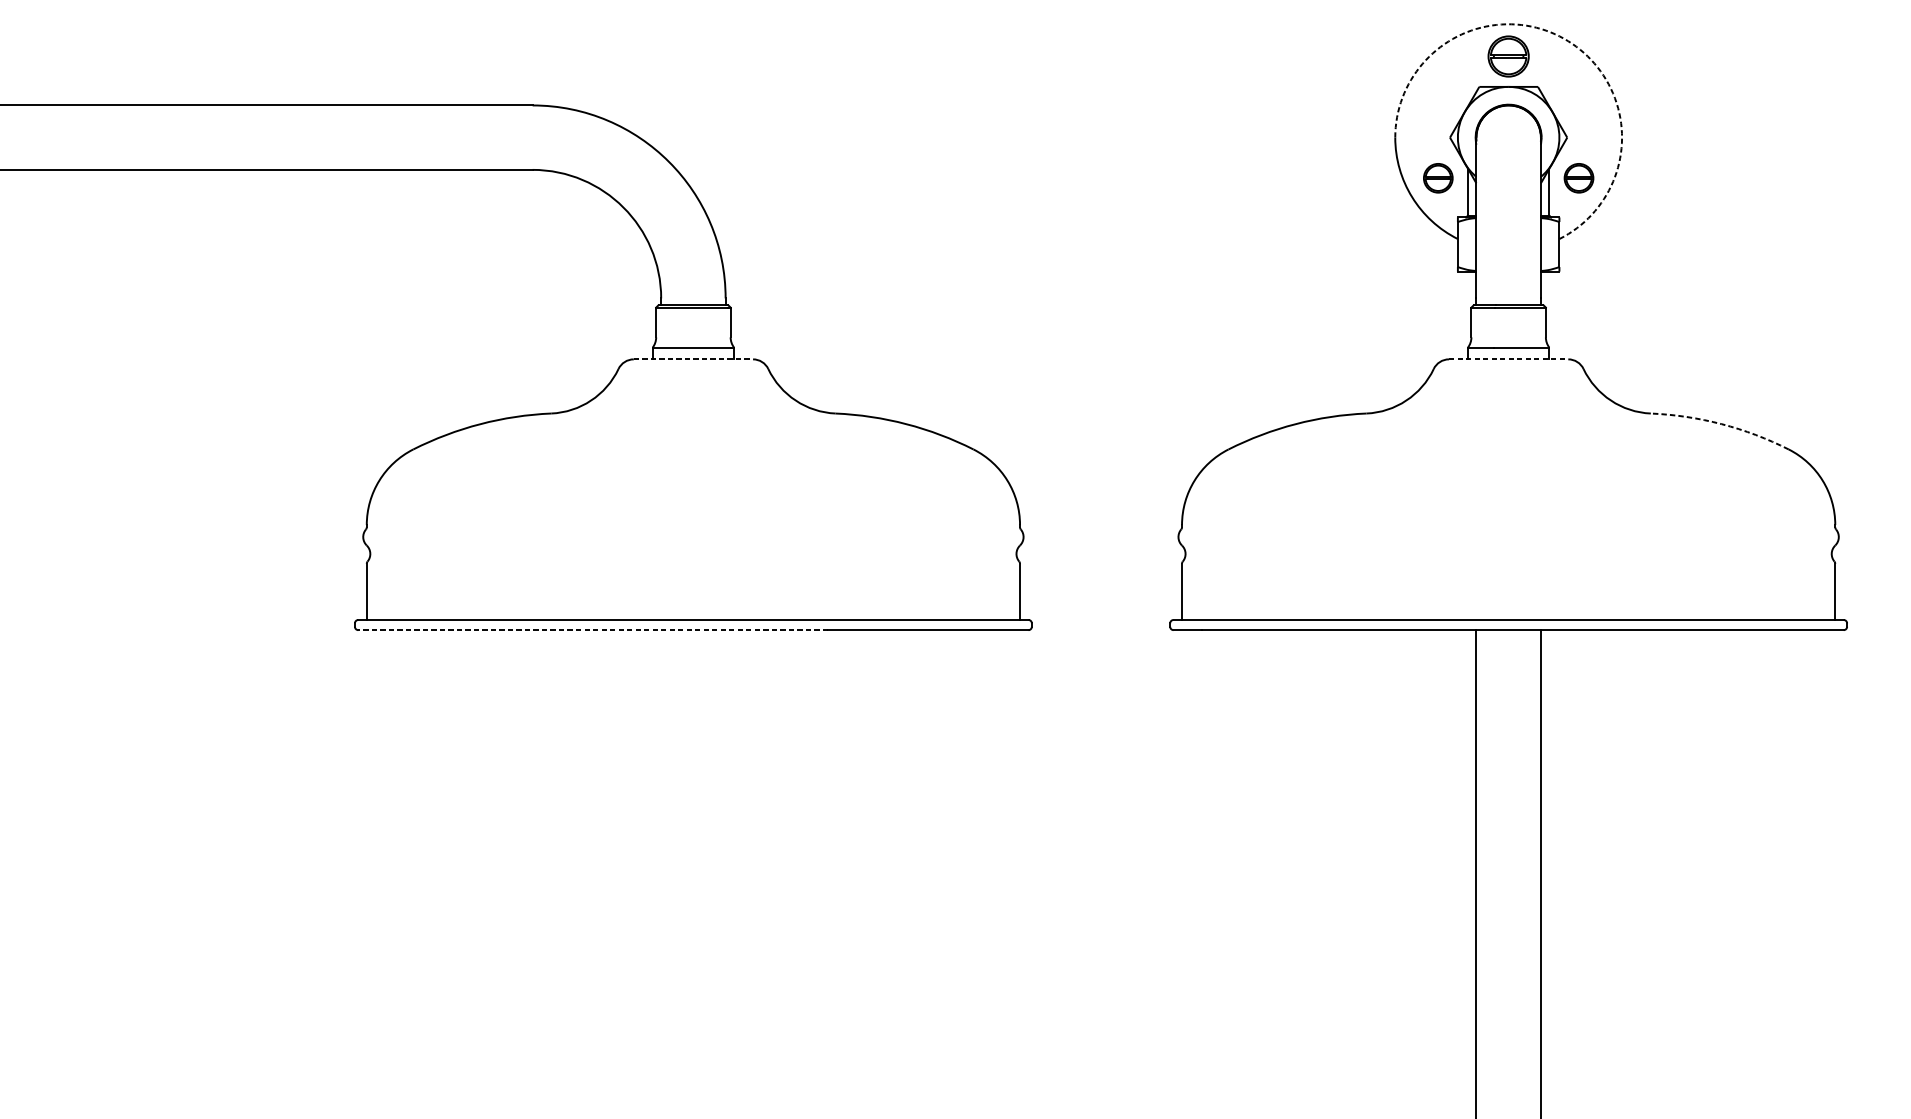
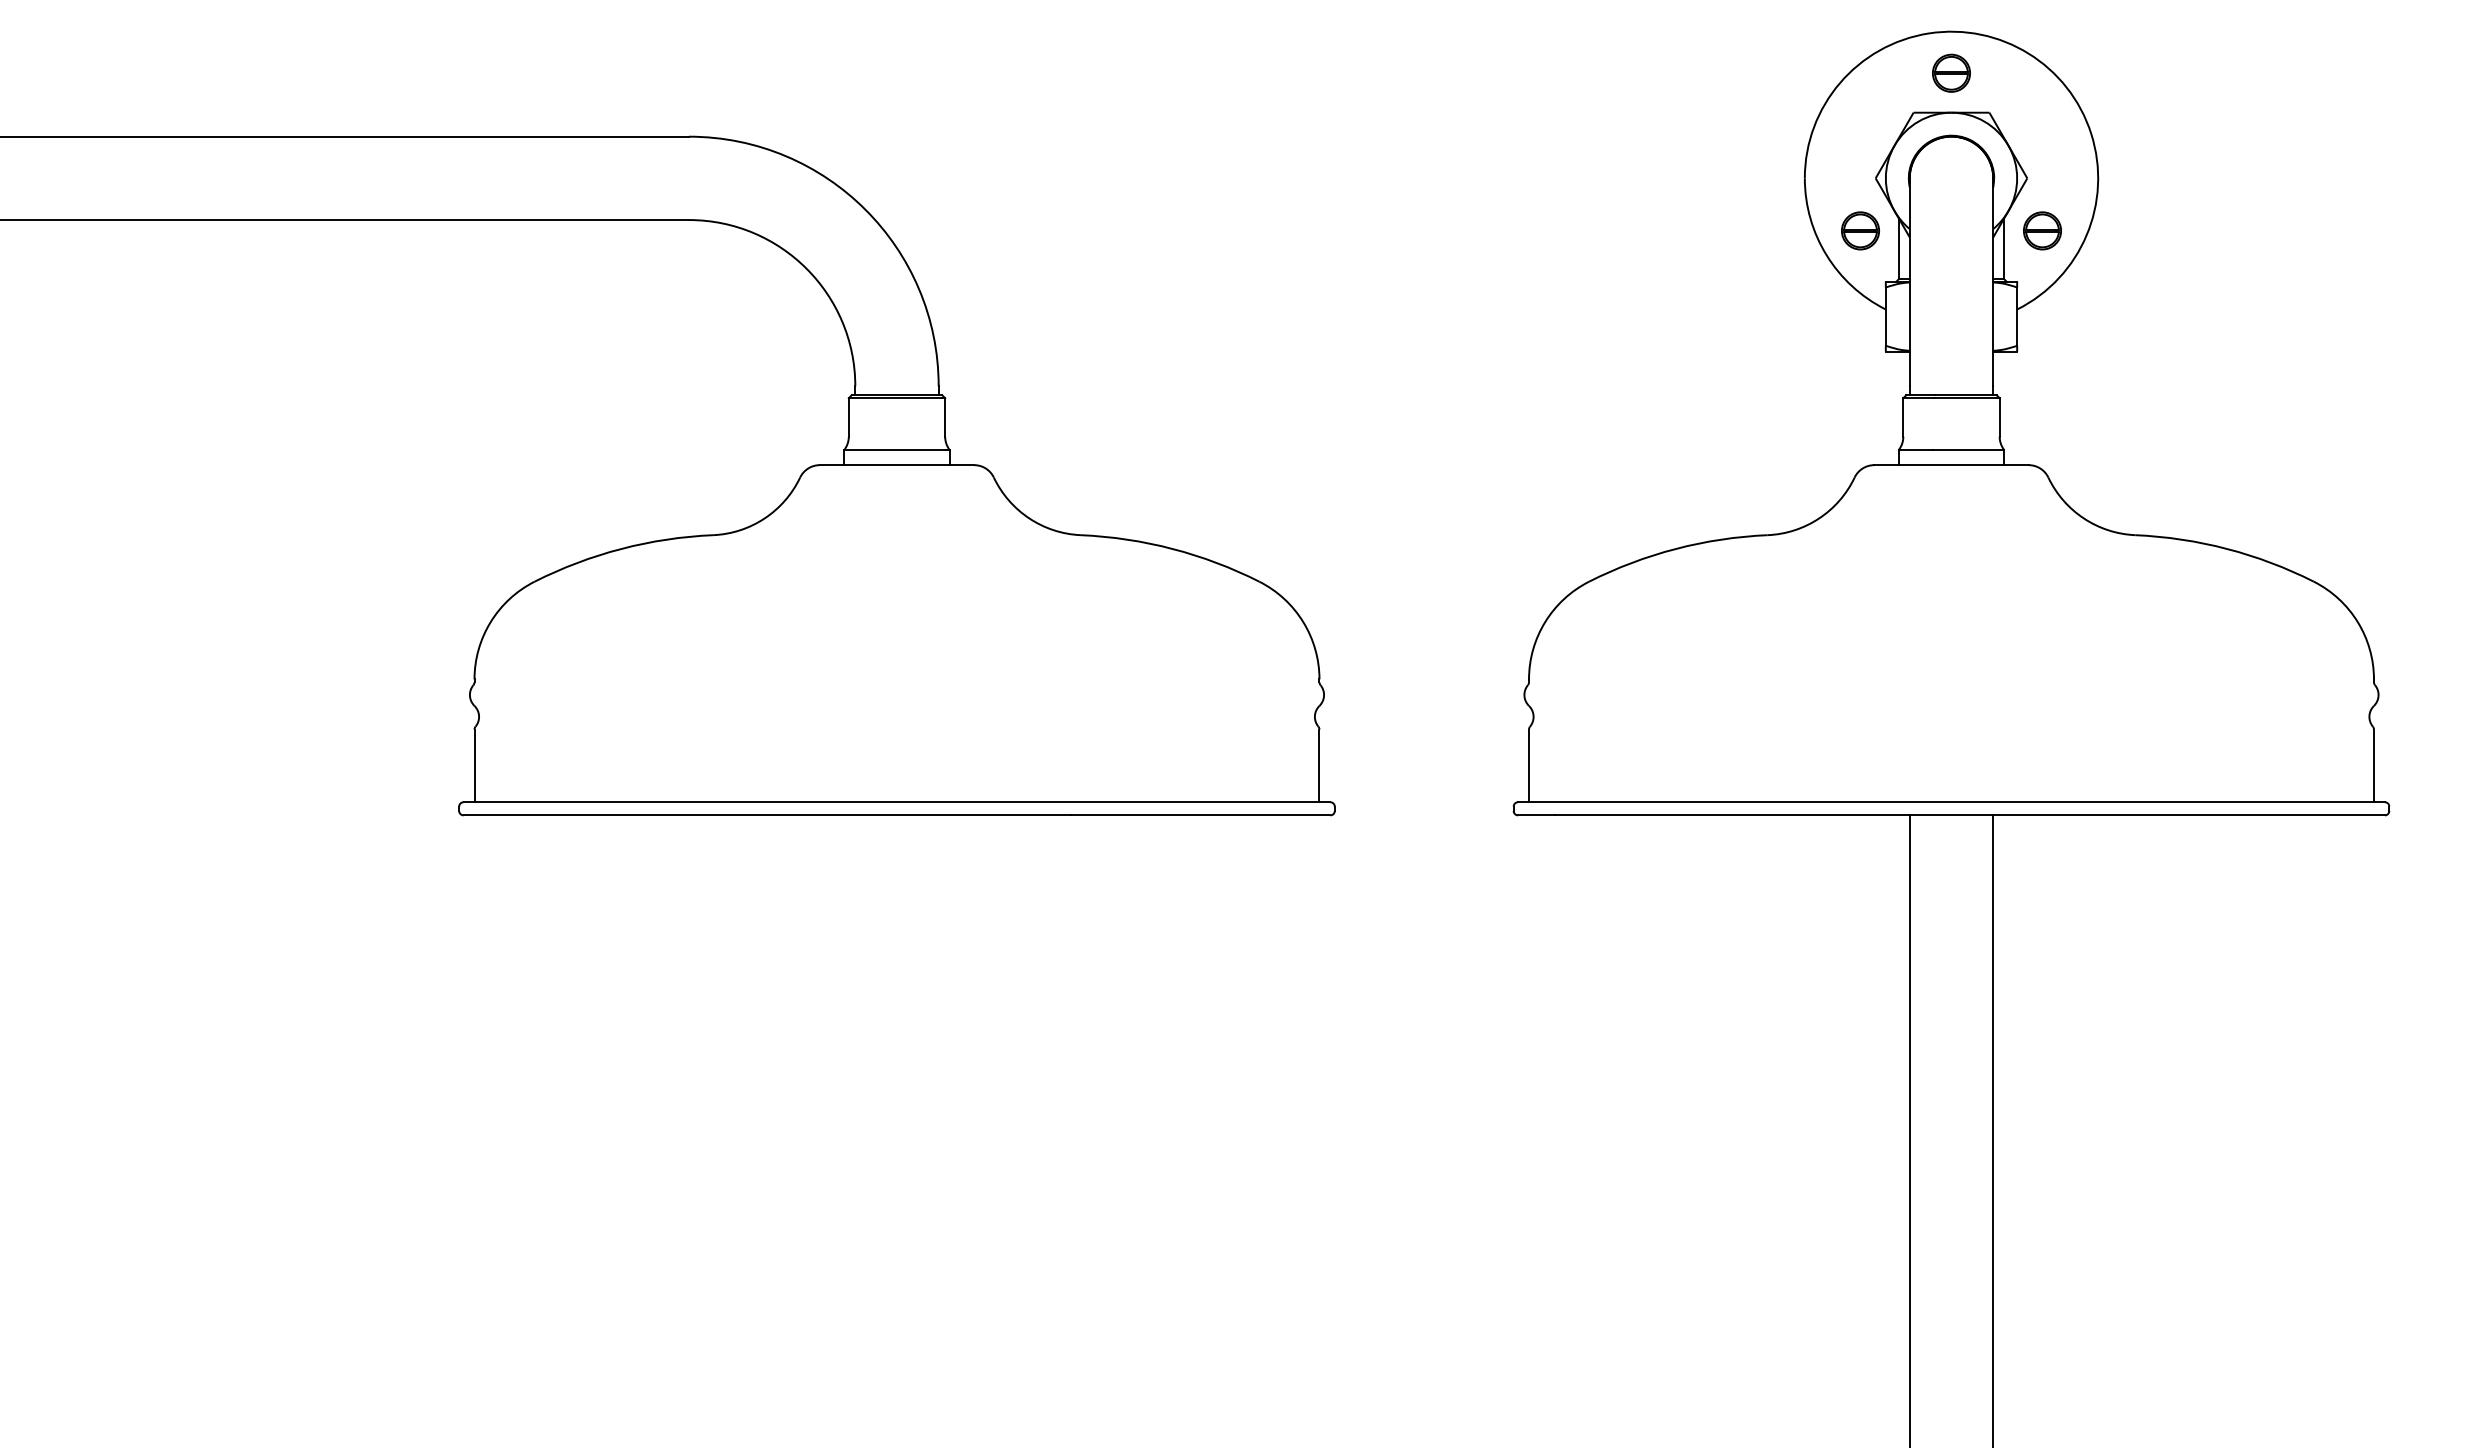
arc: (1568, 41) -> (2028, 53), dashed -> solid
part: (1508, 55) -> (1951, 72), size x0.71
line: (693, 359) -> (897, 465), dashed -> solid
line: (1509, 359) -> (1952, 465), dashed -> solid
arc: (1722, 423) -> (2227, 548), dashed -> solid
line: (593, 630) -> (767, 815), dashed -> solid

